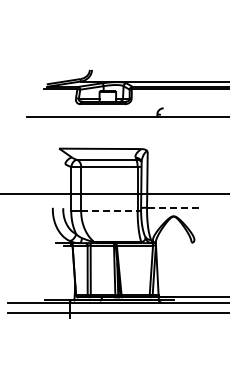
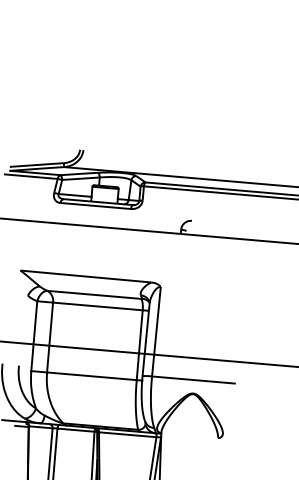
line: (172, 207) -> (192, 379), dashed -> solid
line: (109, 210) -> (92, 375), dashed -> solid

